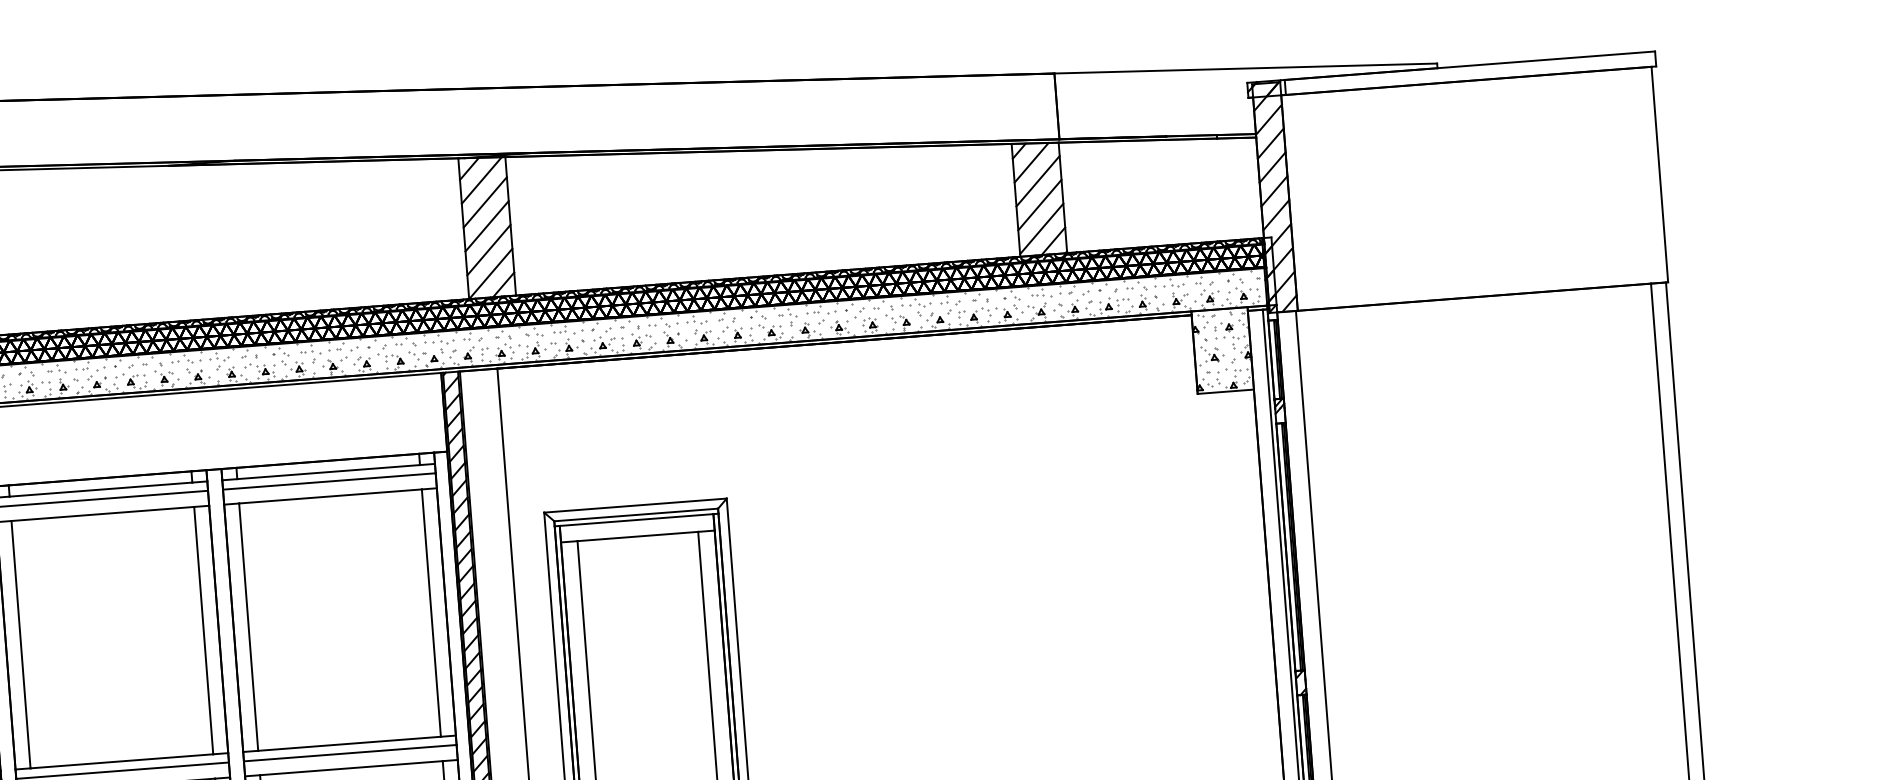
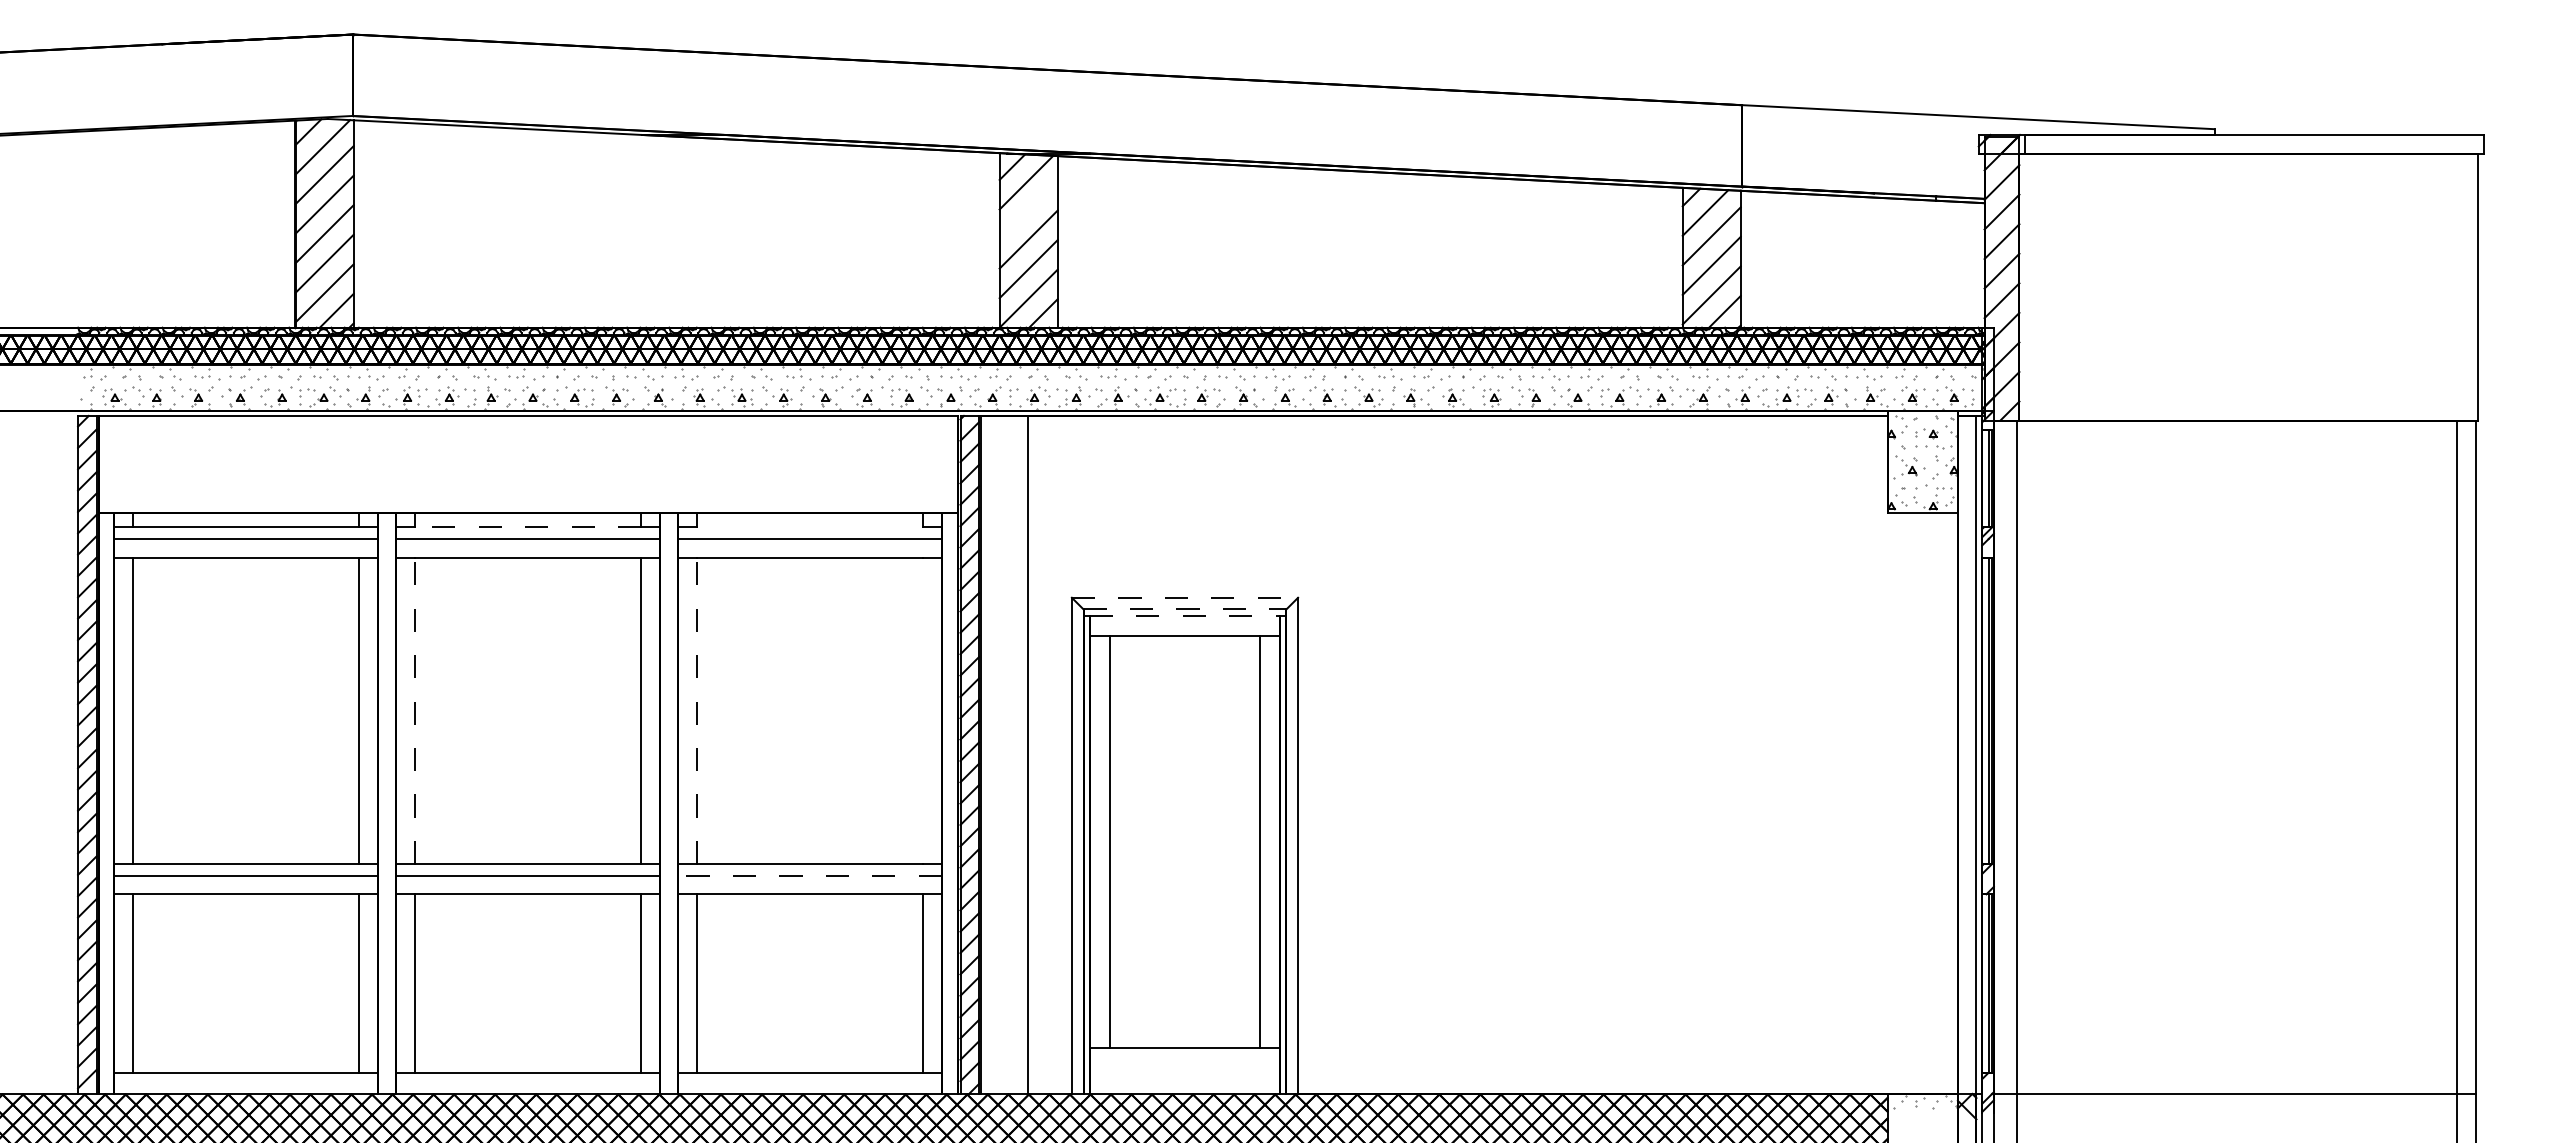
line: (485, 202) -> (1028, 209), removed
line: (328, 472) -> (809, 527), removed
line: (100, 489) -> (527, 527), solid -> dashed
line: (635, 505) -> (1185, 597), solid -> dashed
line: (636, 515) -> (1185, 609), solid -> dashed
line: (637, 519) -> (1185, 615), solid -> dashed
line: (431, 612) -> (923, 710), removed
line: (248, 626) -> (696, 710), solid -> dashed
line: (20, 644) -> (414, 710), solid -> dashed
line: (350, 752) -> (810, 875), solid -> dashed

